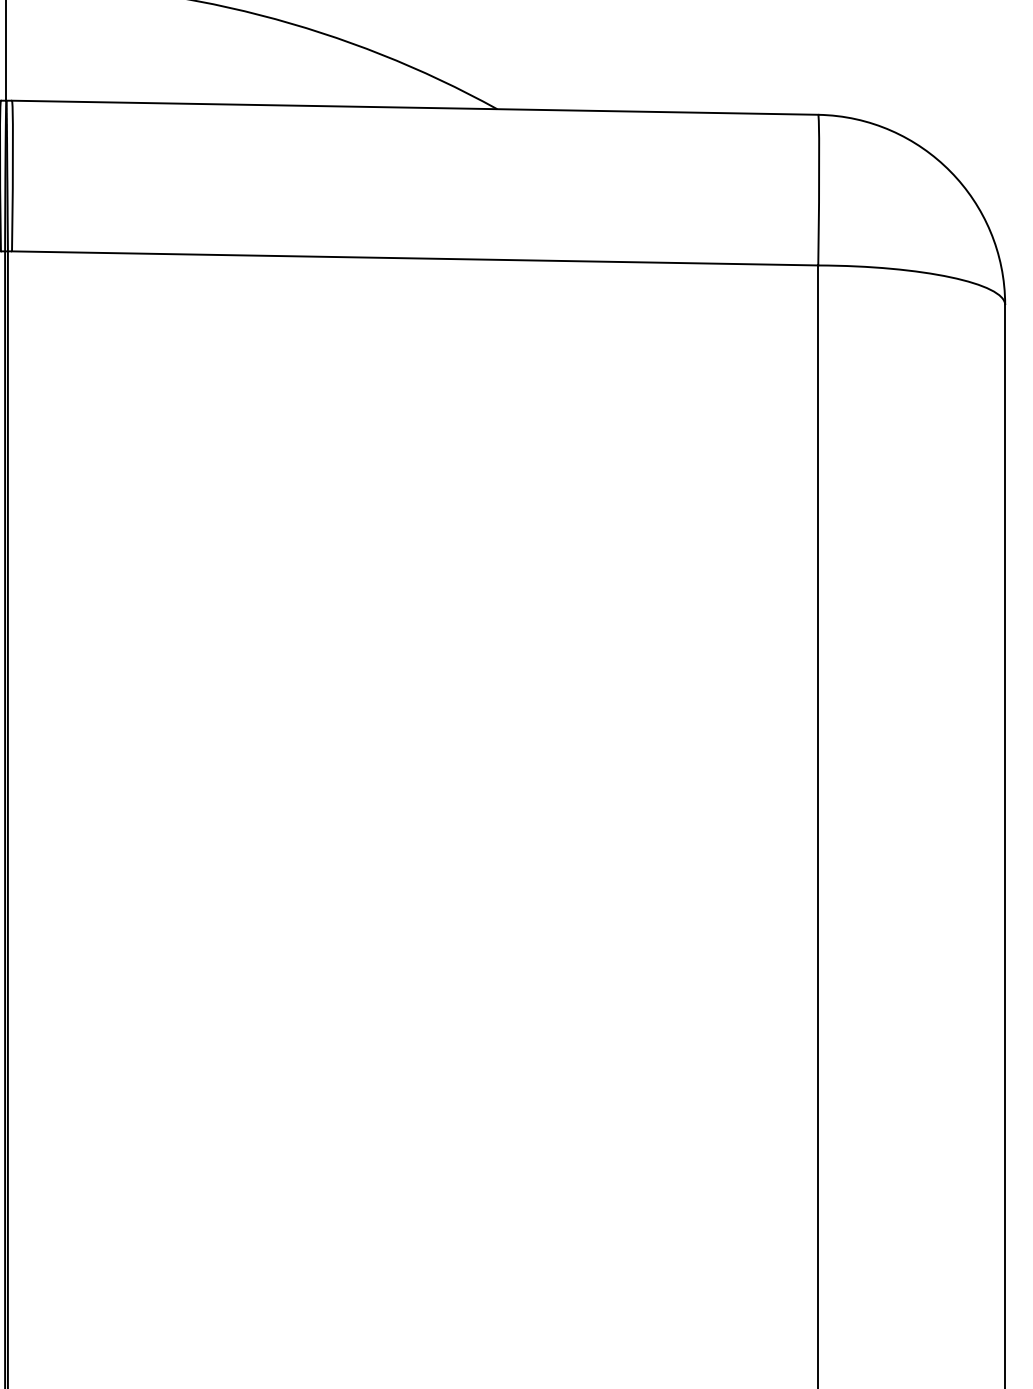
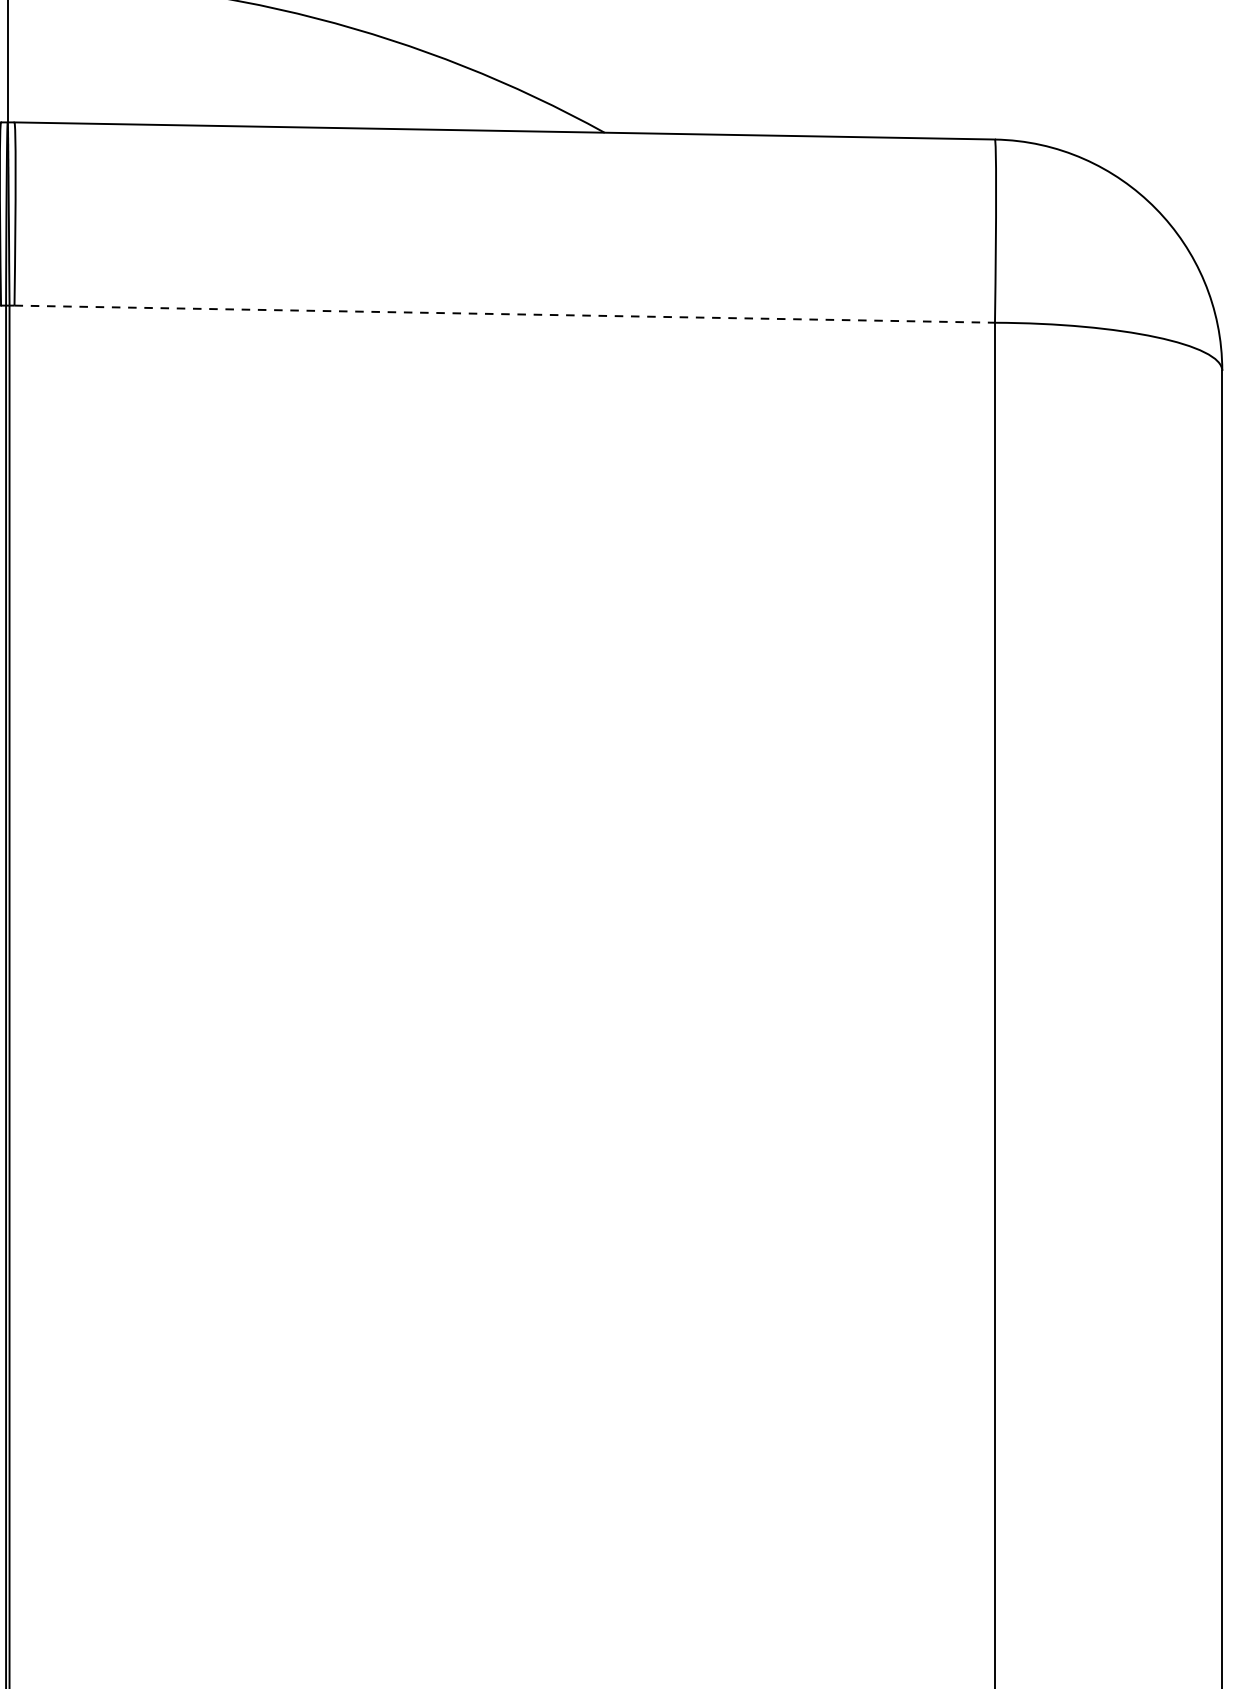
line: (415, 258) -> (505, 314), solid -> dashed

